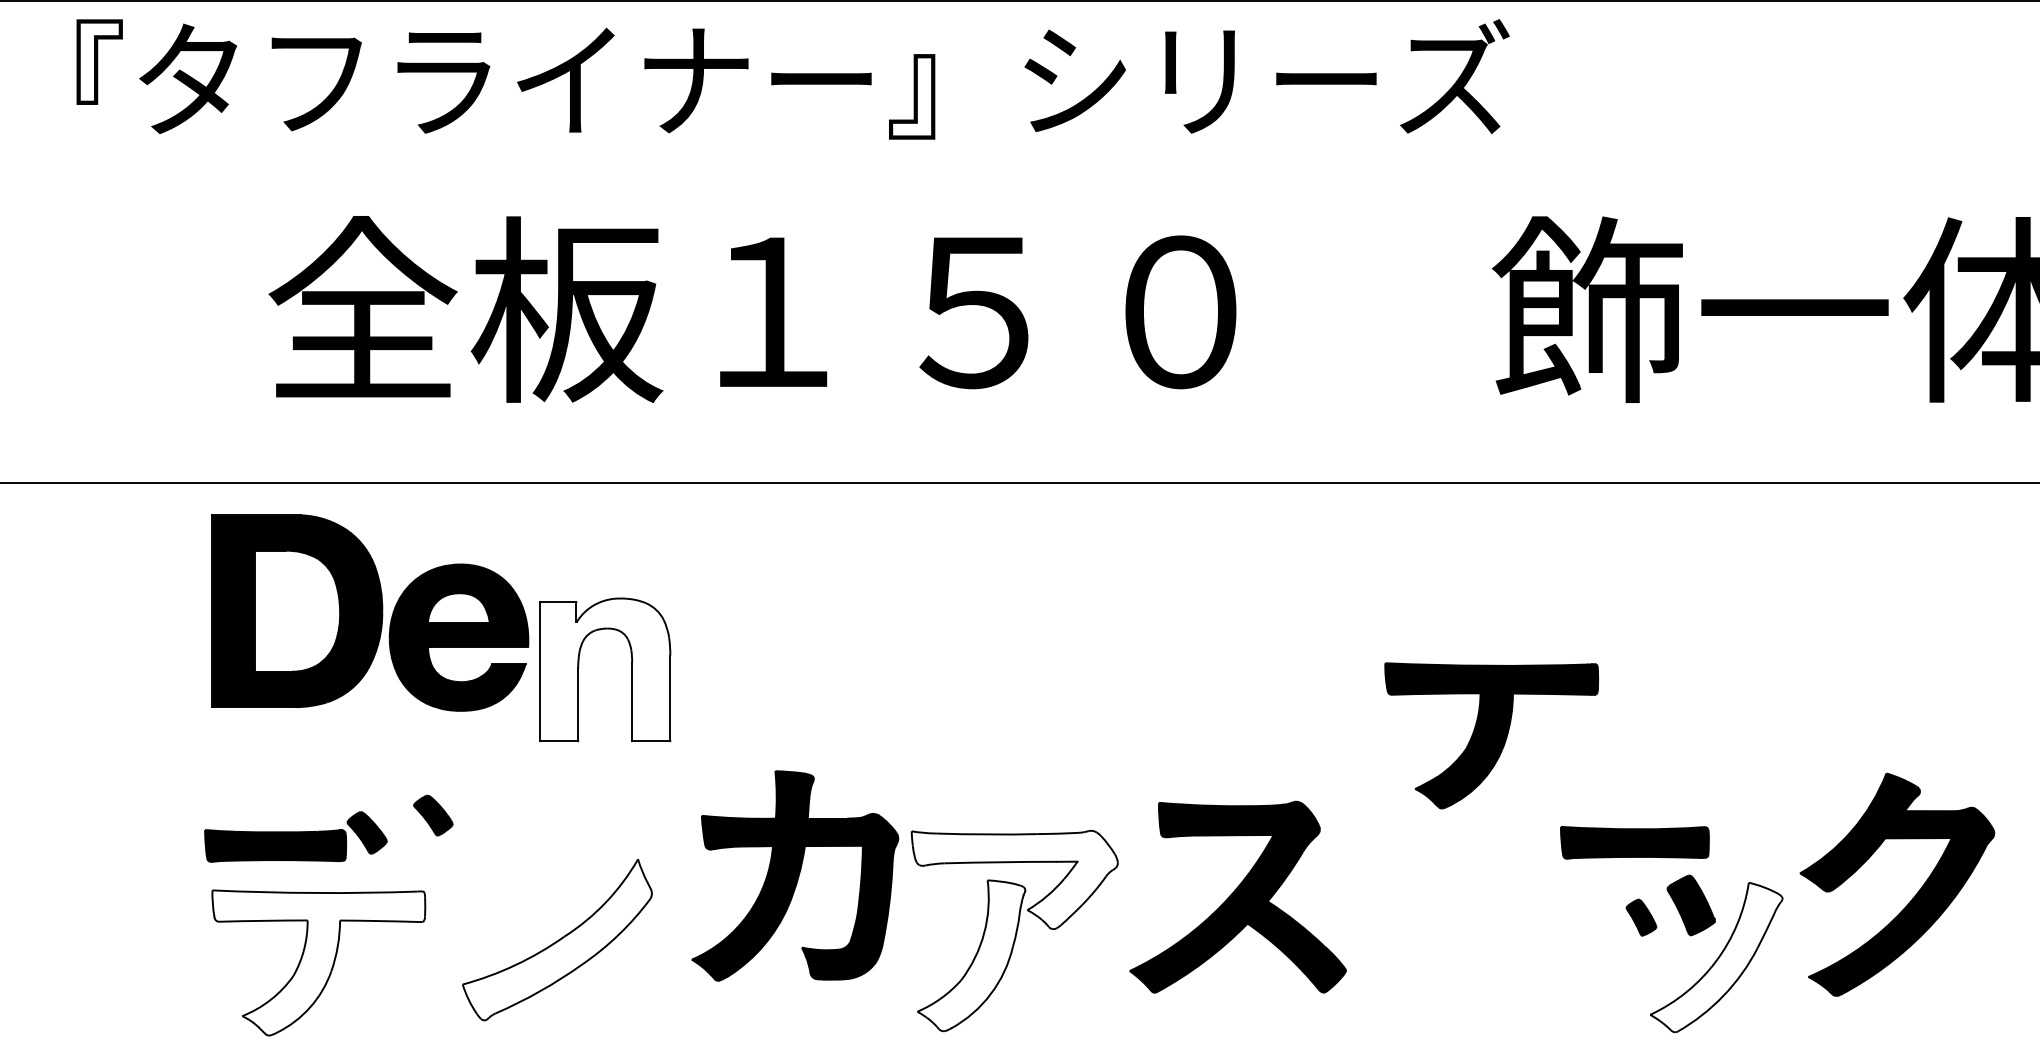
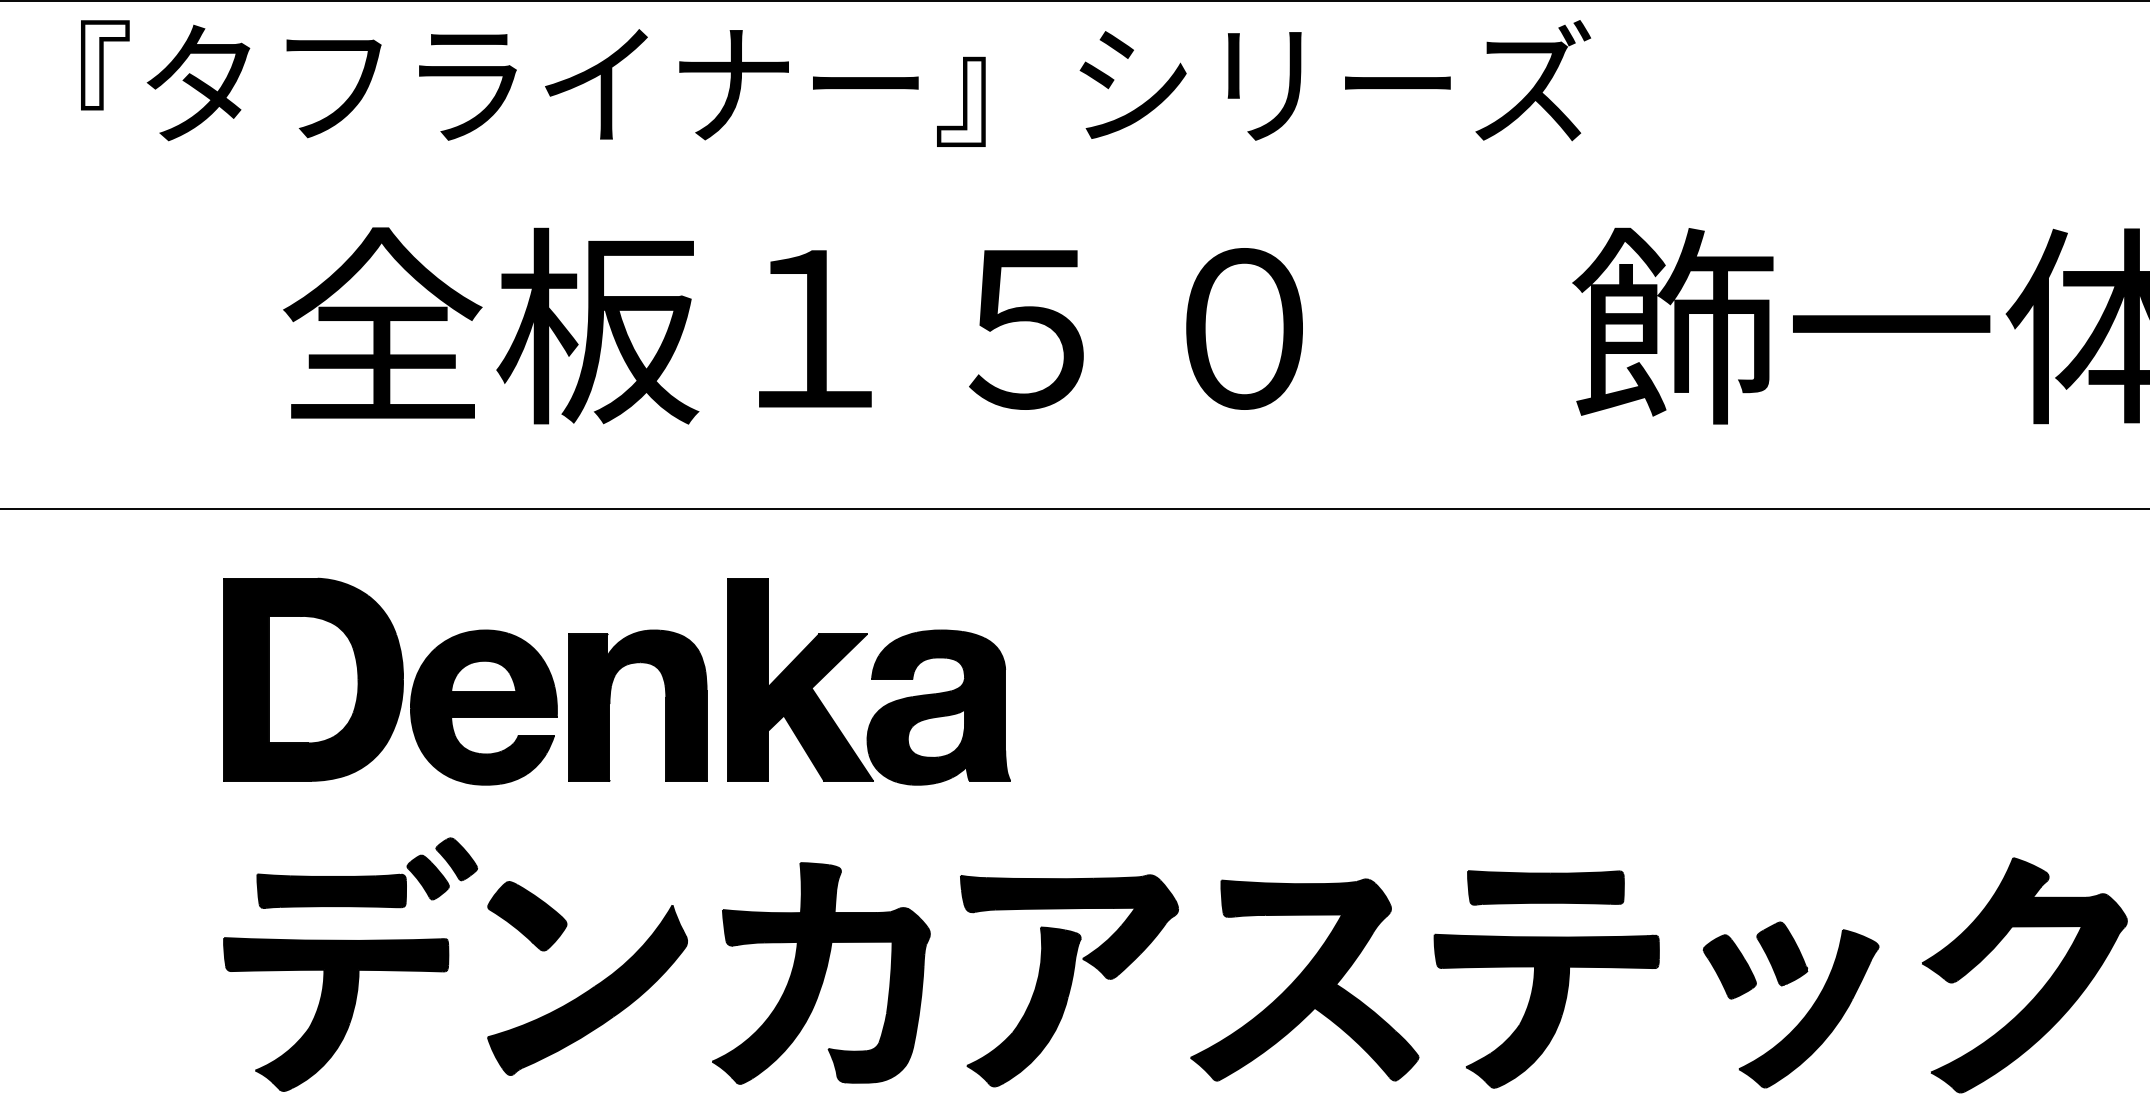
part: (370, 612) -> (390, 681), moved
part: (824, 646) -> (869, 681), added
fill: (605, 669) -> (638, 705), added
part: (1491, 735) -> (1546, 1010), moved
part: (295, 836) -> (352, 881), moved
part: (1634, 842) -> (1545, 887), moved
part: (500, 869) -> (527, 916), added
part: (795, 875) -> (821, 972), moved
fill: (1014, 879) -> (1069, 926), added
part: (1914, 895) -> (2042, 986), moved
part: (1237, 896) -> (1304, 979), moved
part: (1641, 917) -> (1729, 966), size x1.67
fill: (556, 939) -> (586, 989), added
fill: (971, 955) -> (1023, 1006), added
fill: (1716, 957) -> (1808, 1008), added
fill: (318, 962) -> (335, 1014), added

